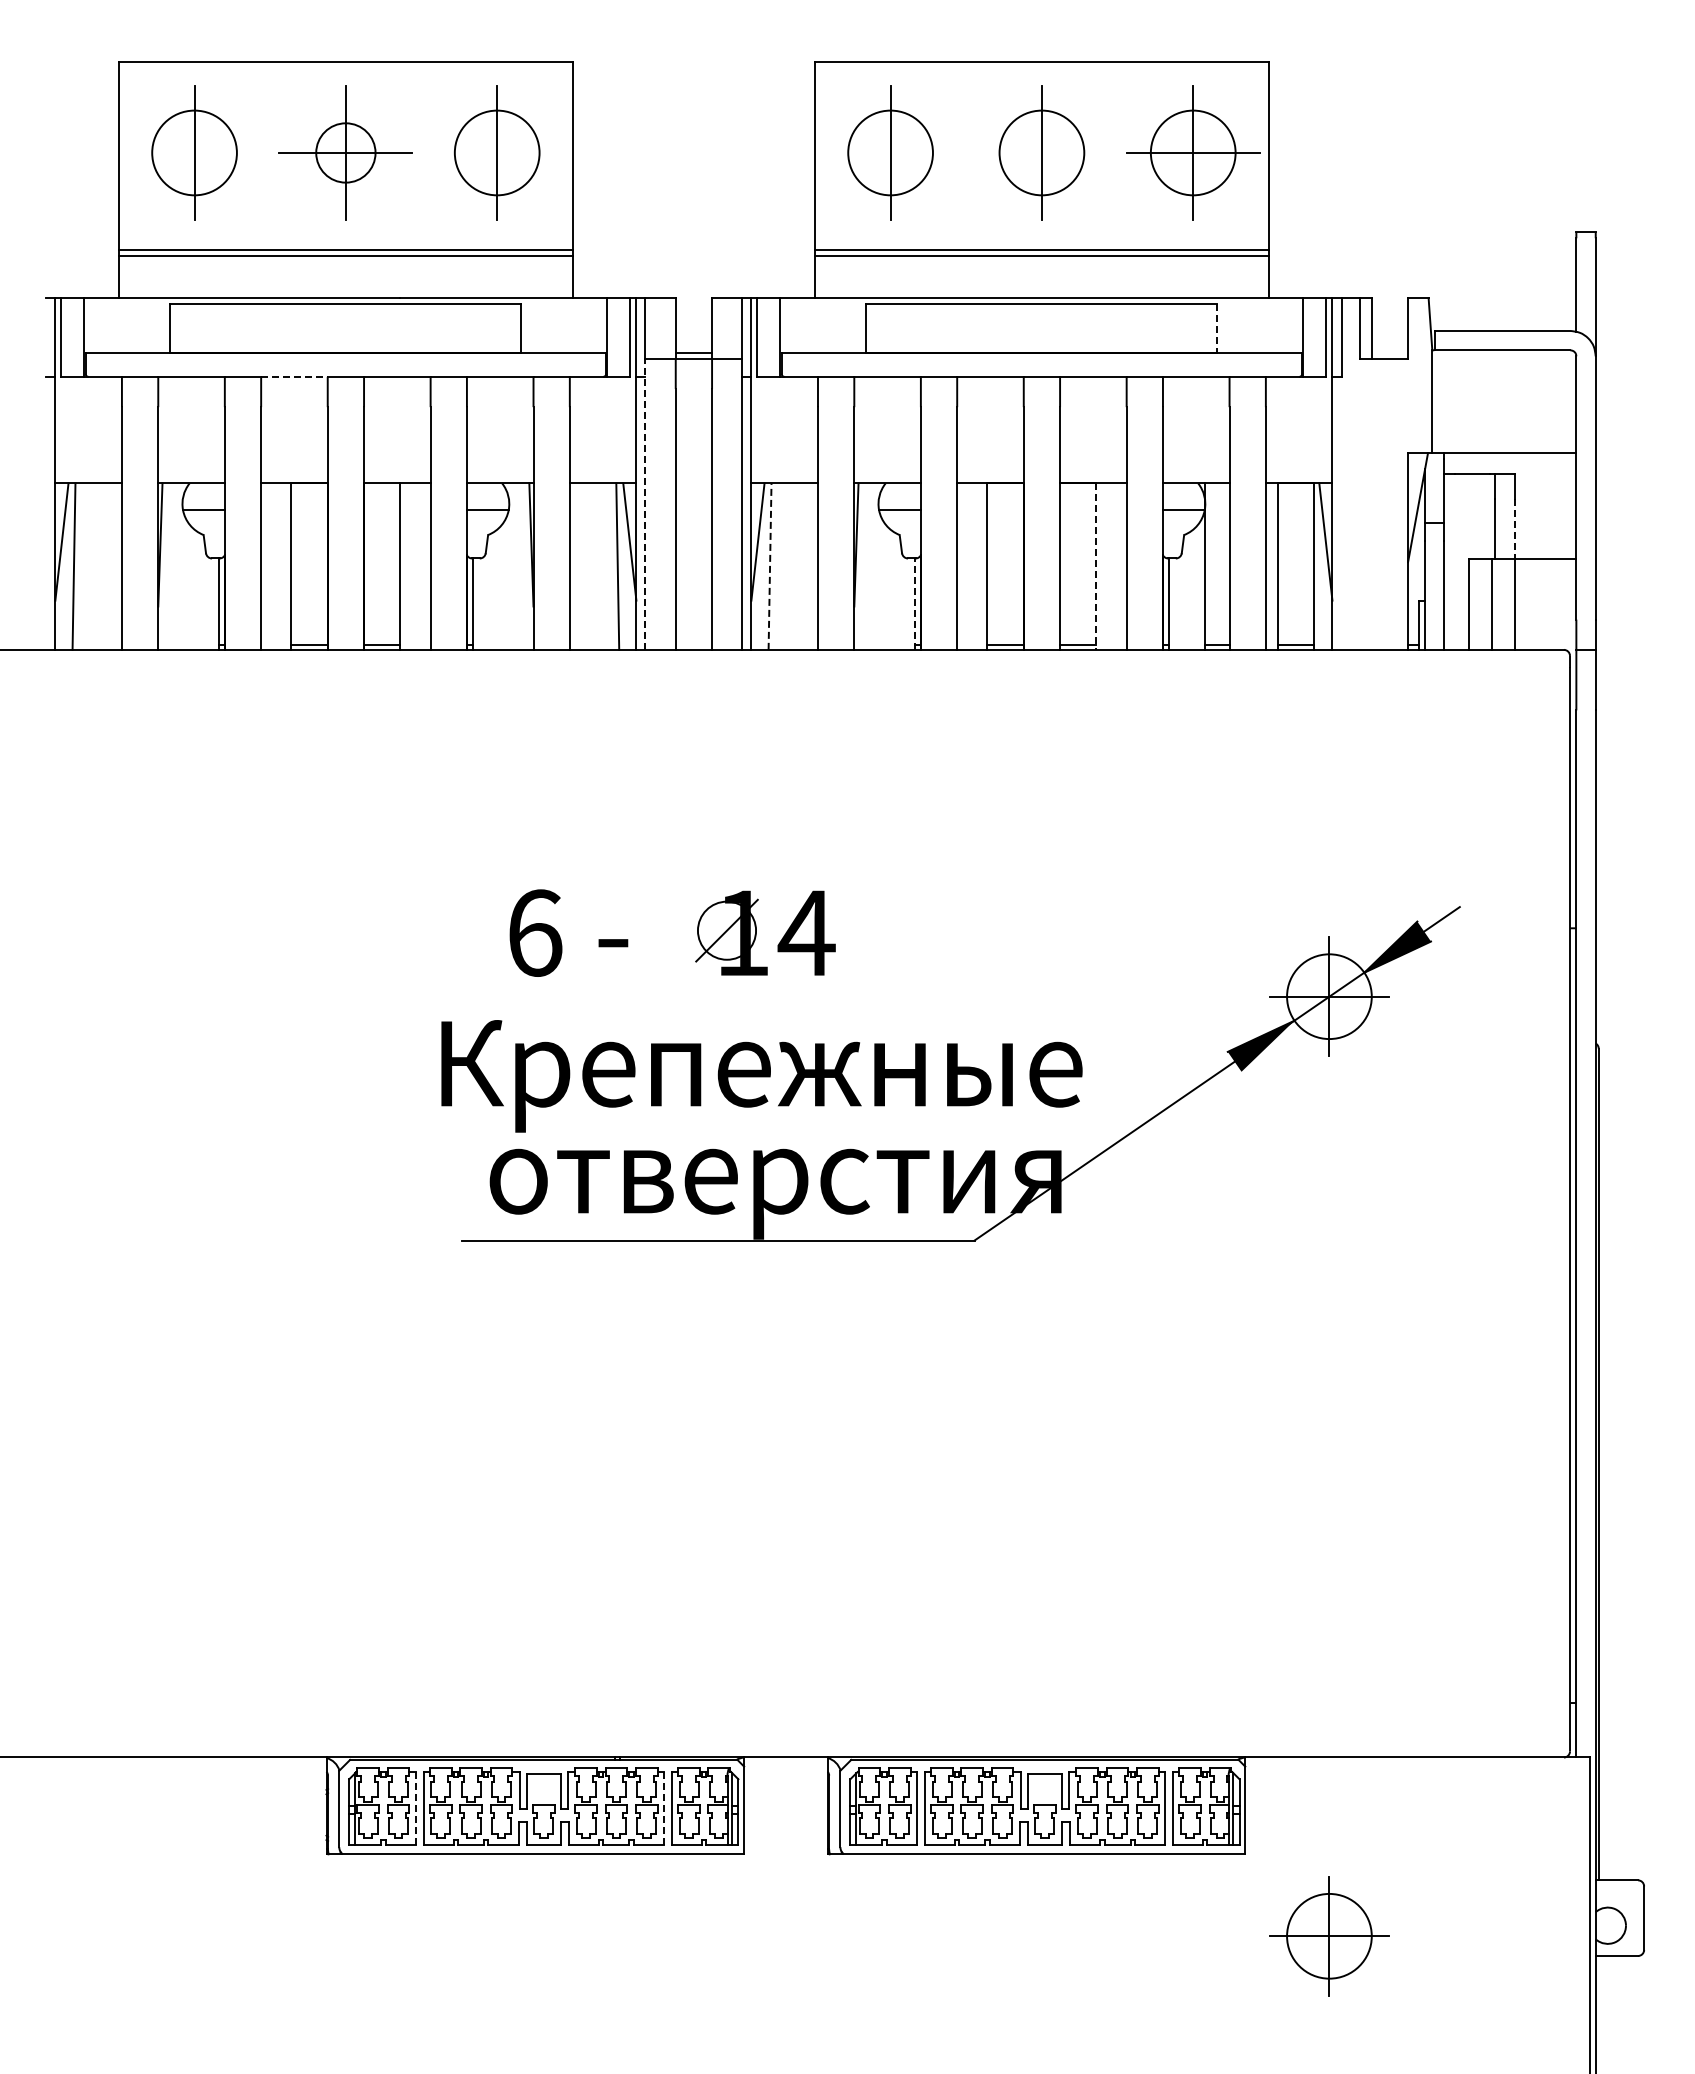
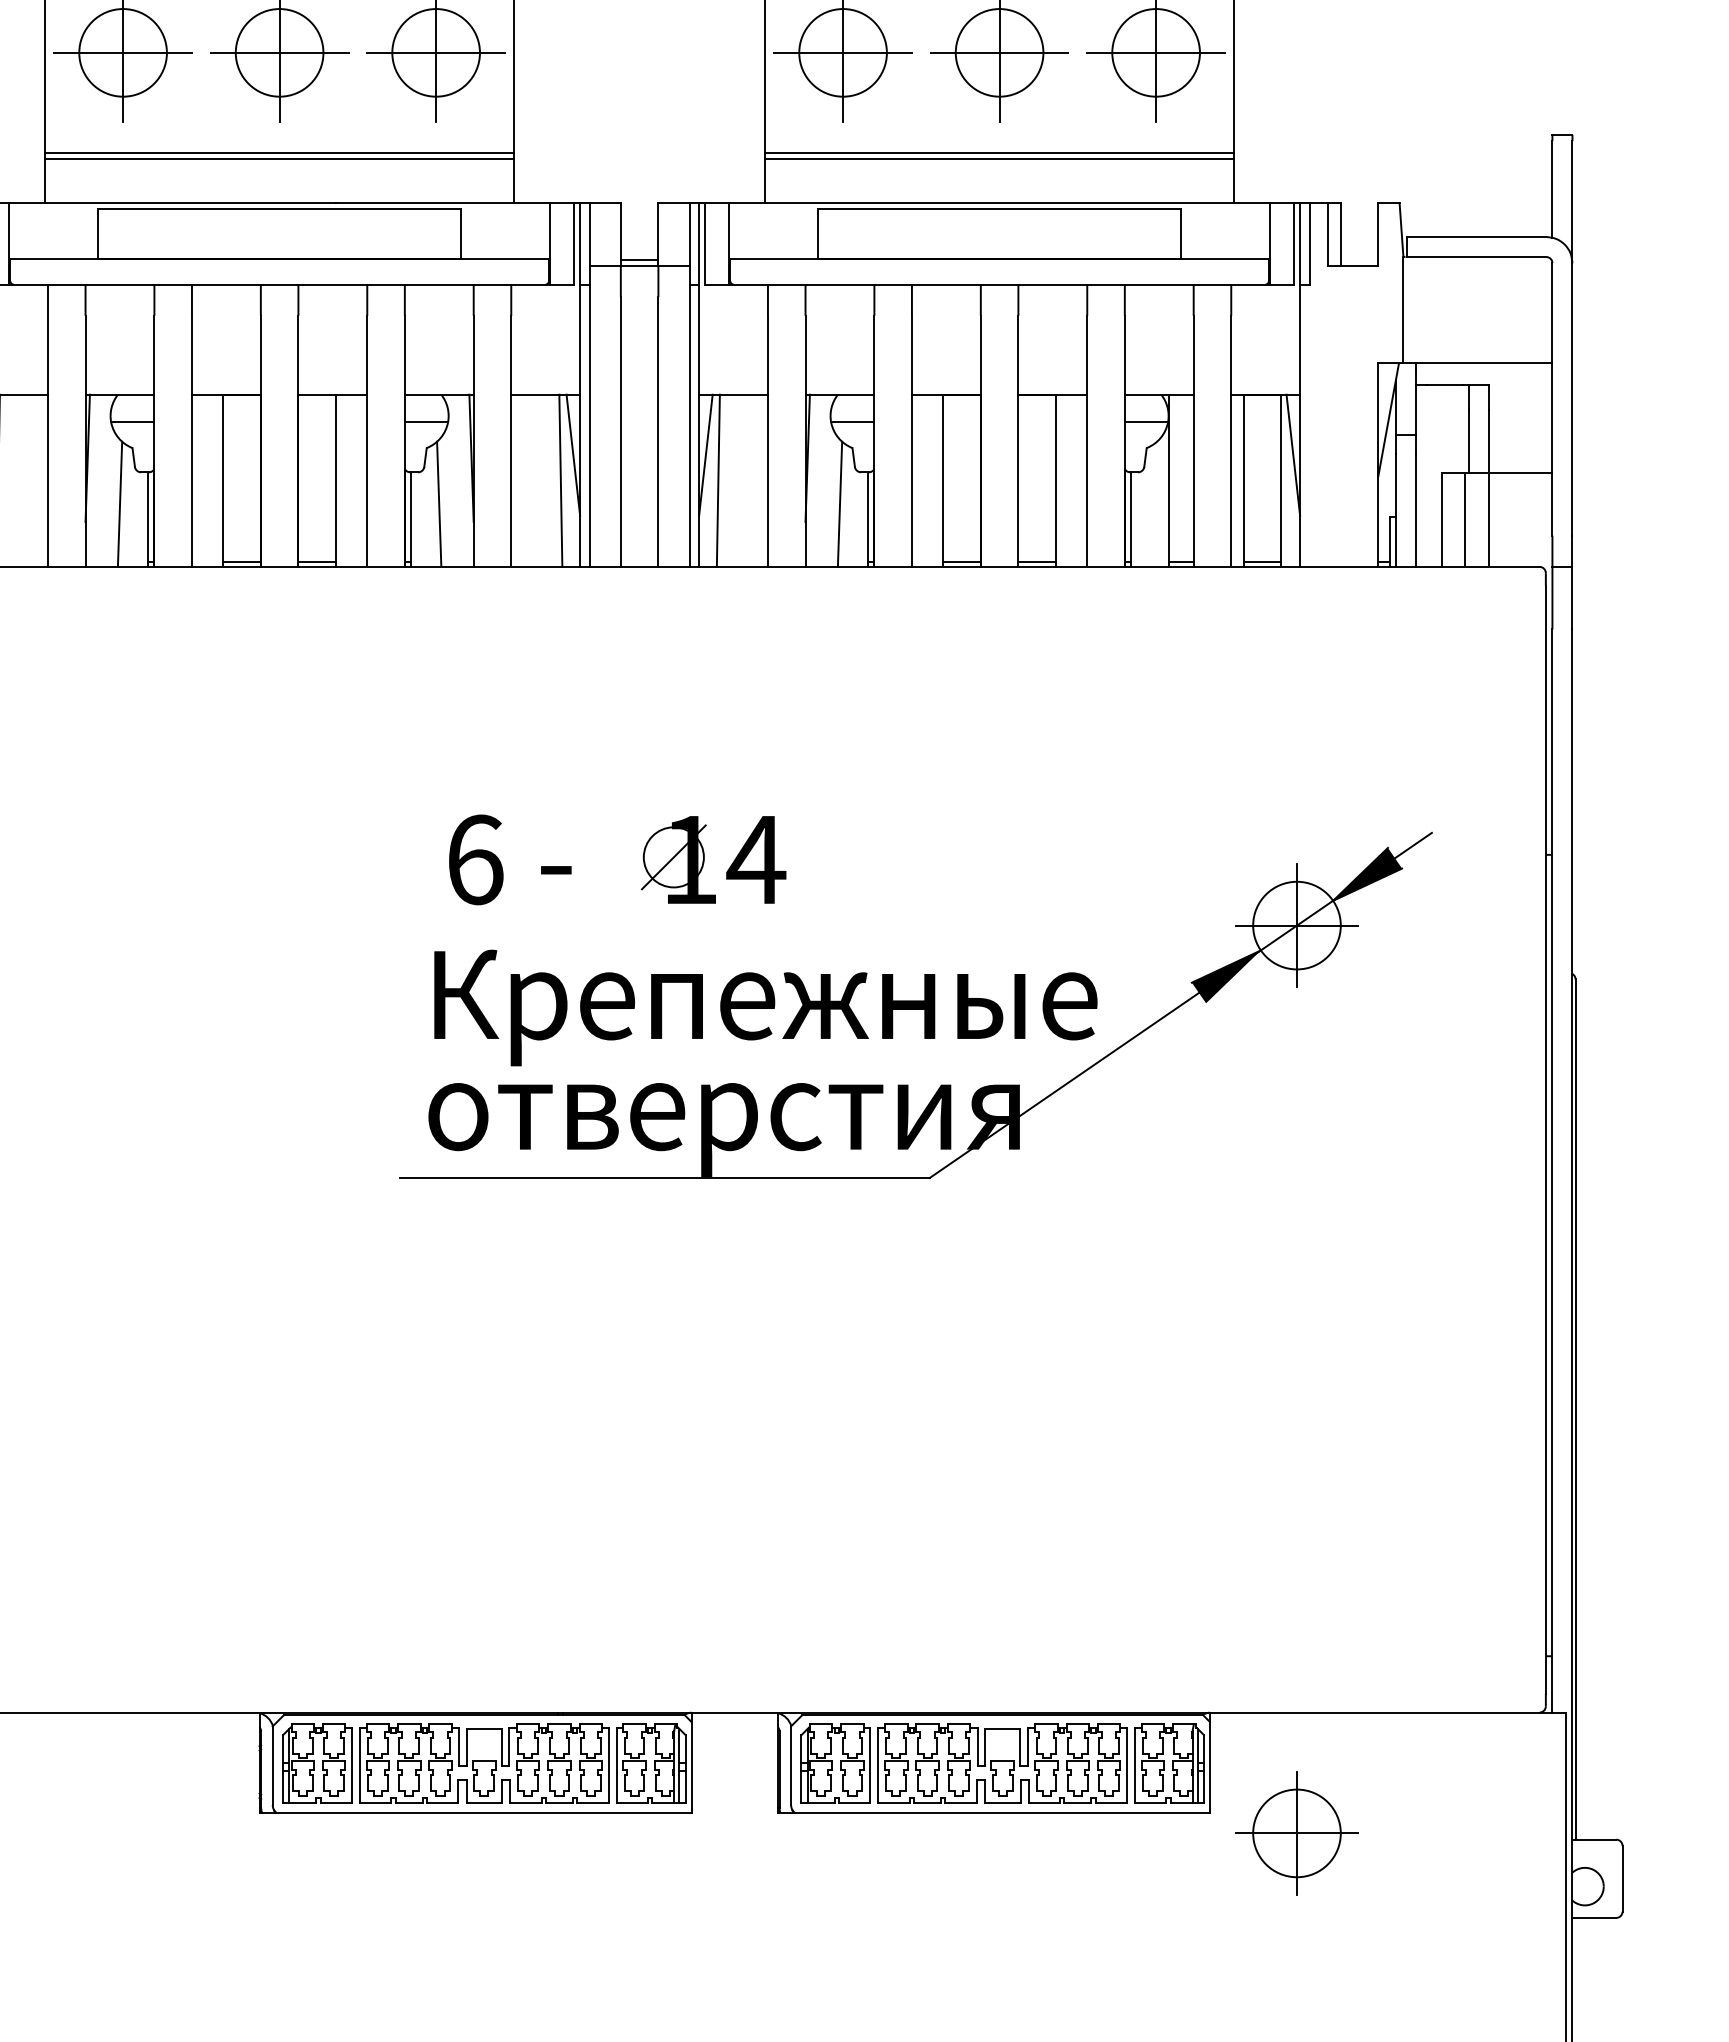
line: (194, 152) -> (123, 52), added
circle: (345, 152) -> (279, 52), size x1.43
line: (496, 152) -> (435, 52), added
line: (890, 152) -> (842, 52), added
line: (1041, 152) -> (999, 52), added
line: (1217, 328) -> (1181, 234), dashed -> solid
line: (294, 376) -> (226, 284), dashed -> solid
line: (645, 504) -> (589, 416), dashed -> solid
line: (1514, 529) -> (1488, 442), dashed -> solid
line: (770, 566) -> (718, 480), dashed -> solid
line: (1096, 567) -> (1056, 481), dashed -> solid
line: (191, 588) -> (119, 503), added
line: (500, 588) -> (439, 503), added
line: (887, 588) -> (839, 503), added
line: (914, 604) -> (867, 519), dashed -> solid
text: (761, 1076) -> (765, 1008), moved
line: (415, 1808) -> (351, 1765), dashed -> solid
line: (663, 1808) -> (608, 1765), dashed -> solid
part: (1329, 1936) -> (1297, 1833), moved

